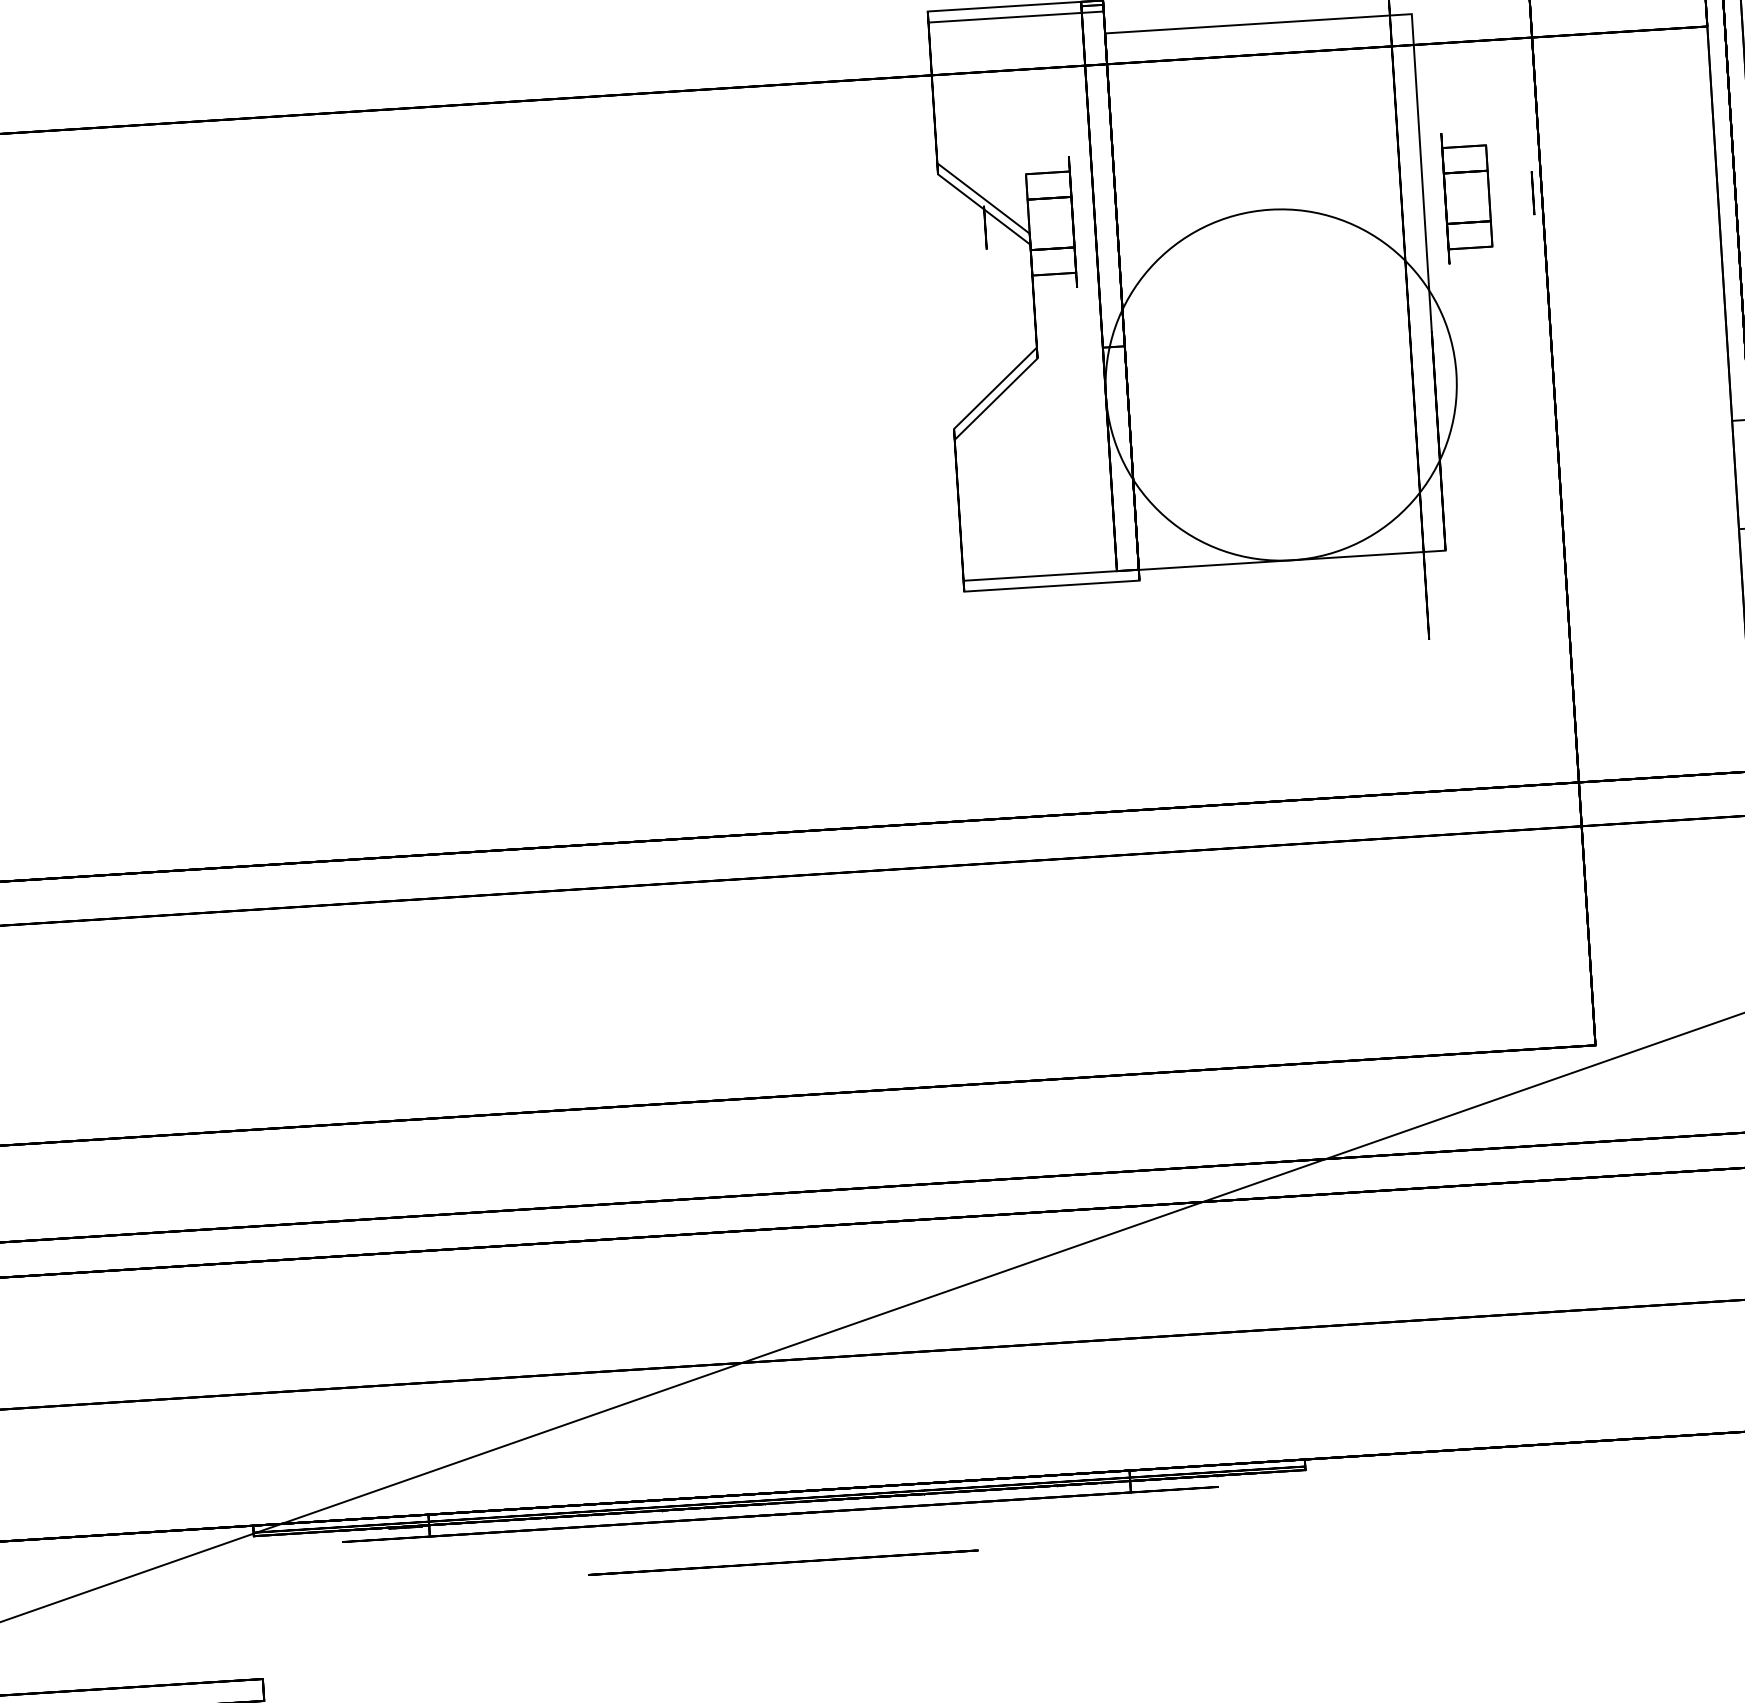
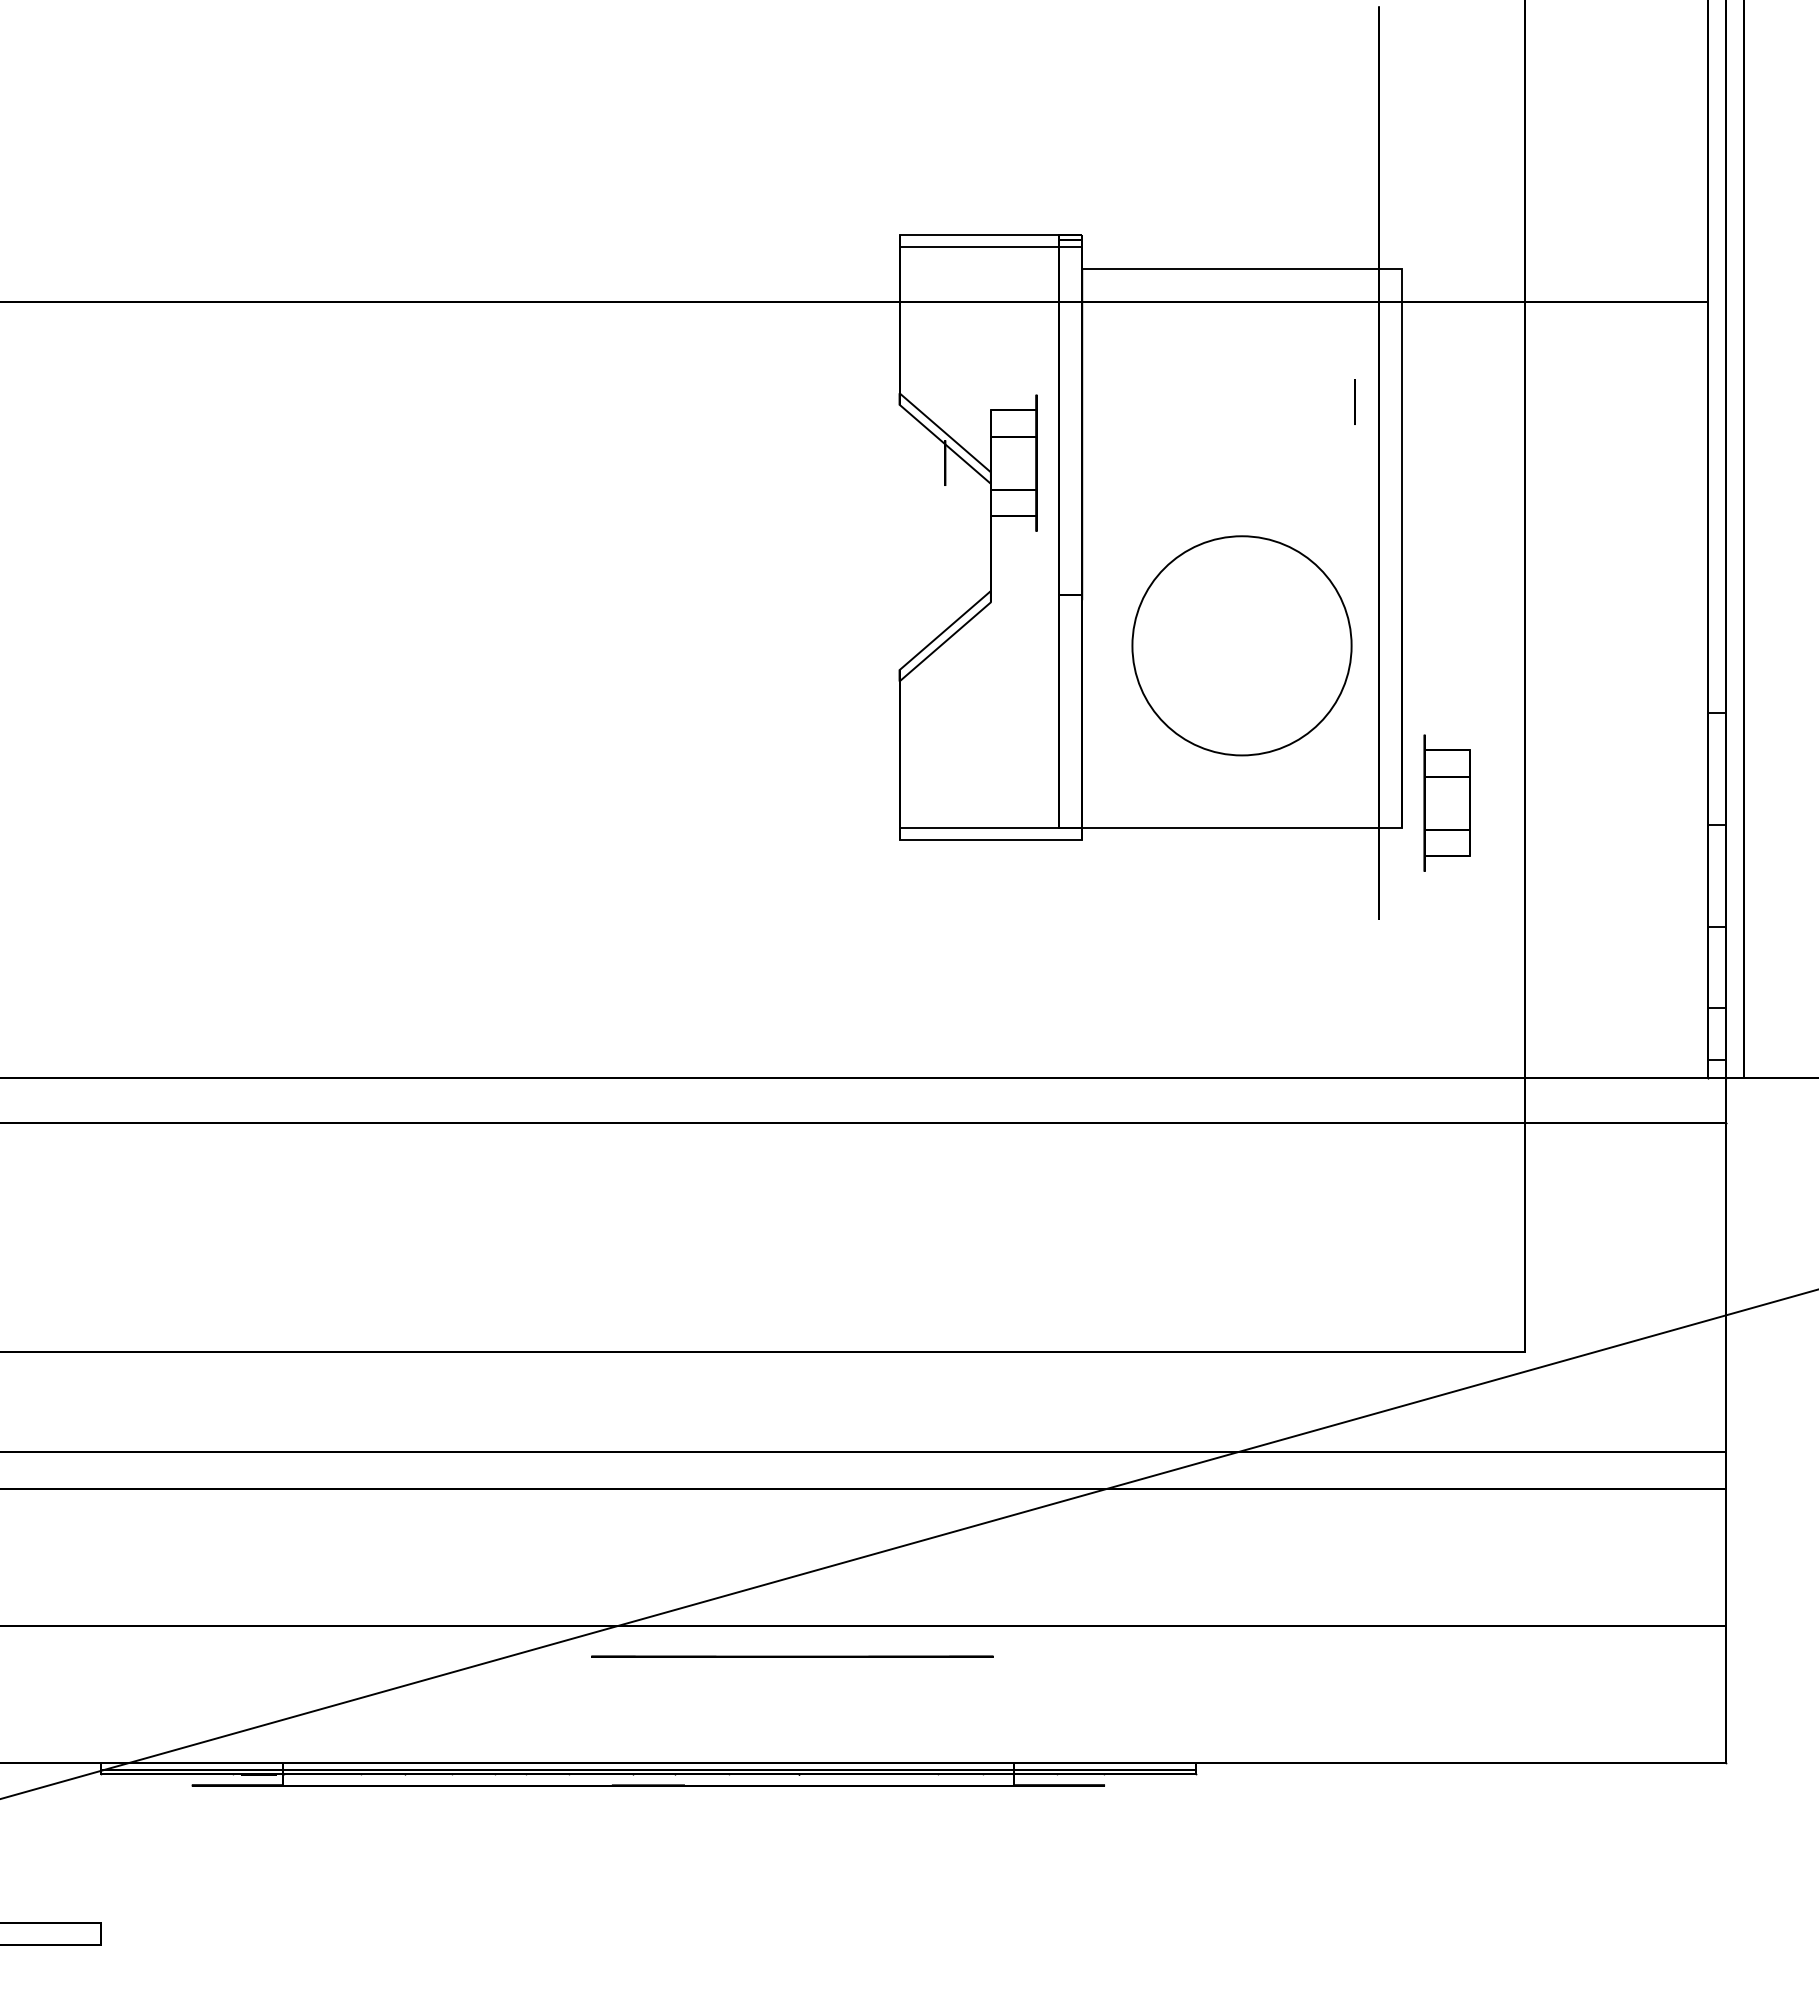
circle: (1532, 192) -> (1354, 401), moved
part: (1466, 196) -> (1446, 802), moved
circle: (1280, 384) -> (1241, 645), size x0.6
line: (783, 1562) -> (792, 1656), moved

